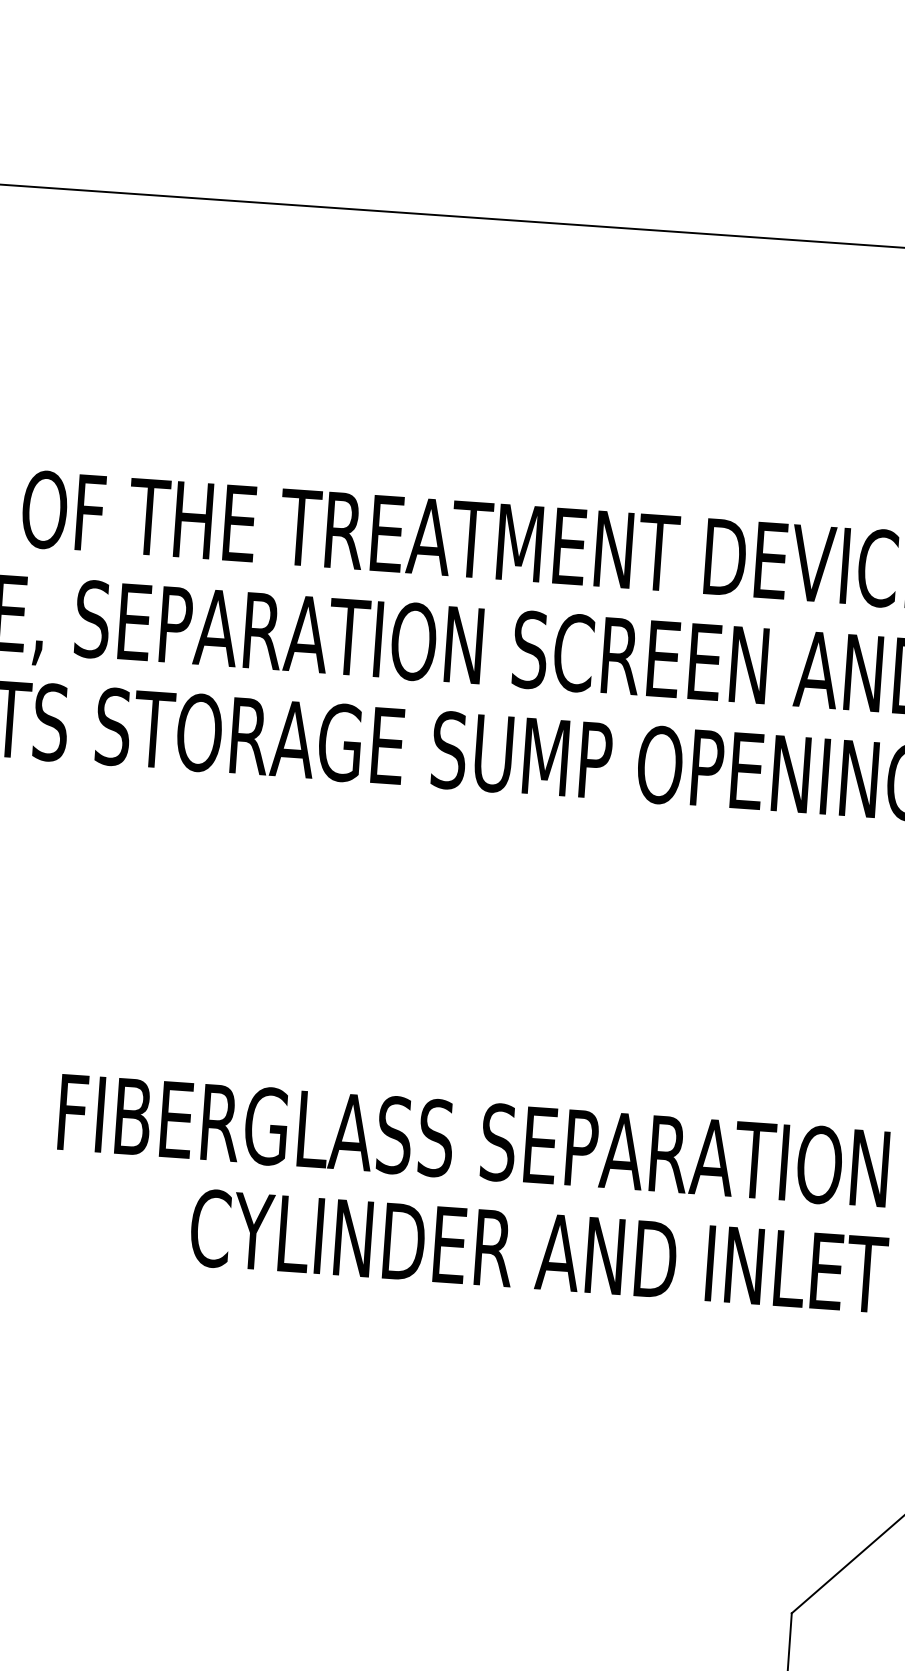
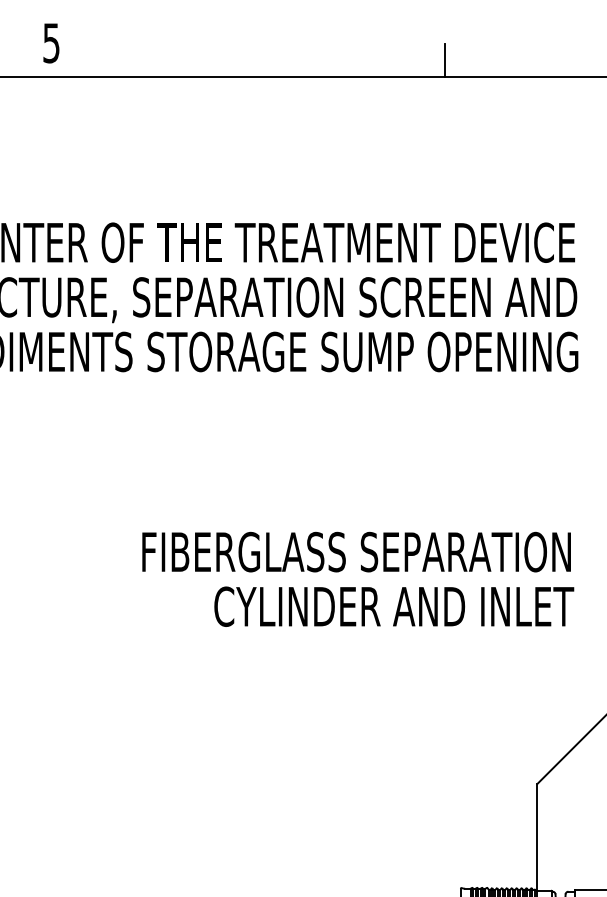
line: (710, 200) -> (444, 59), added

